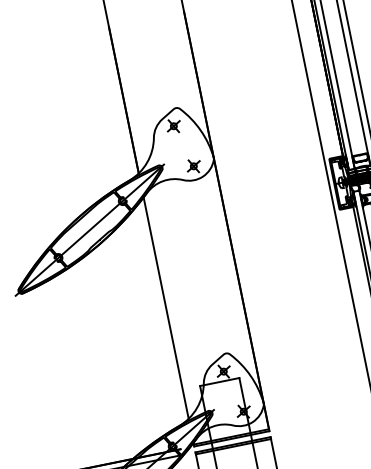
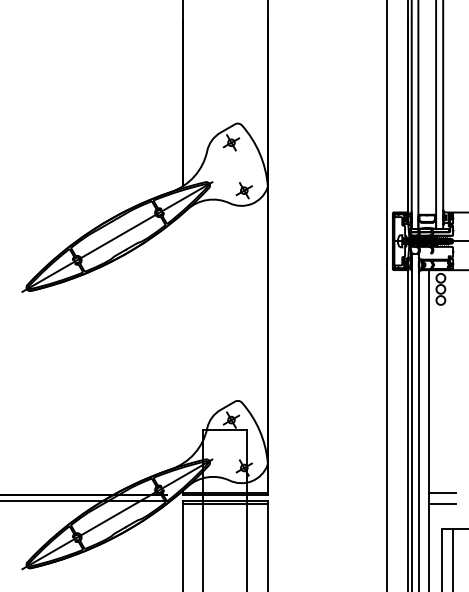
line: (165, 308) -> (182, 338), removed

